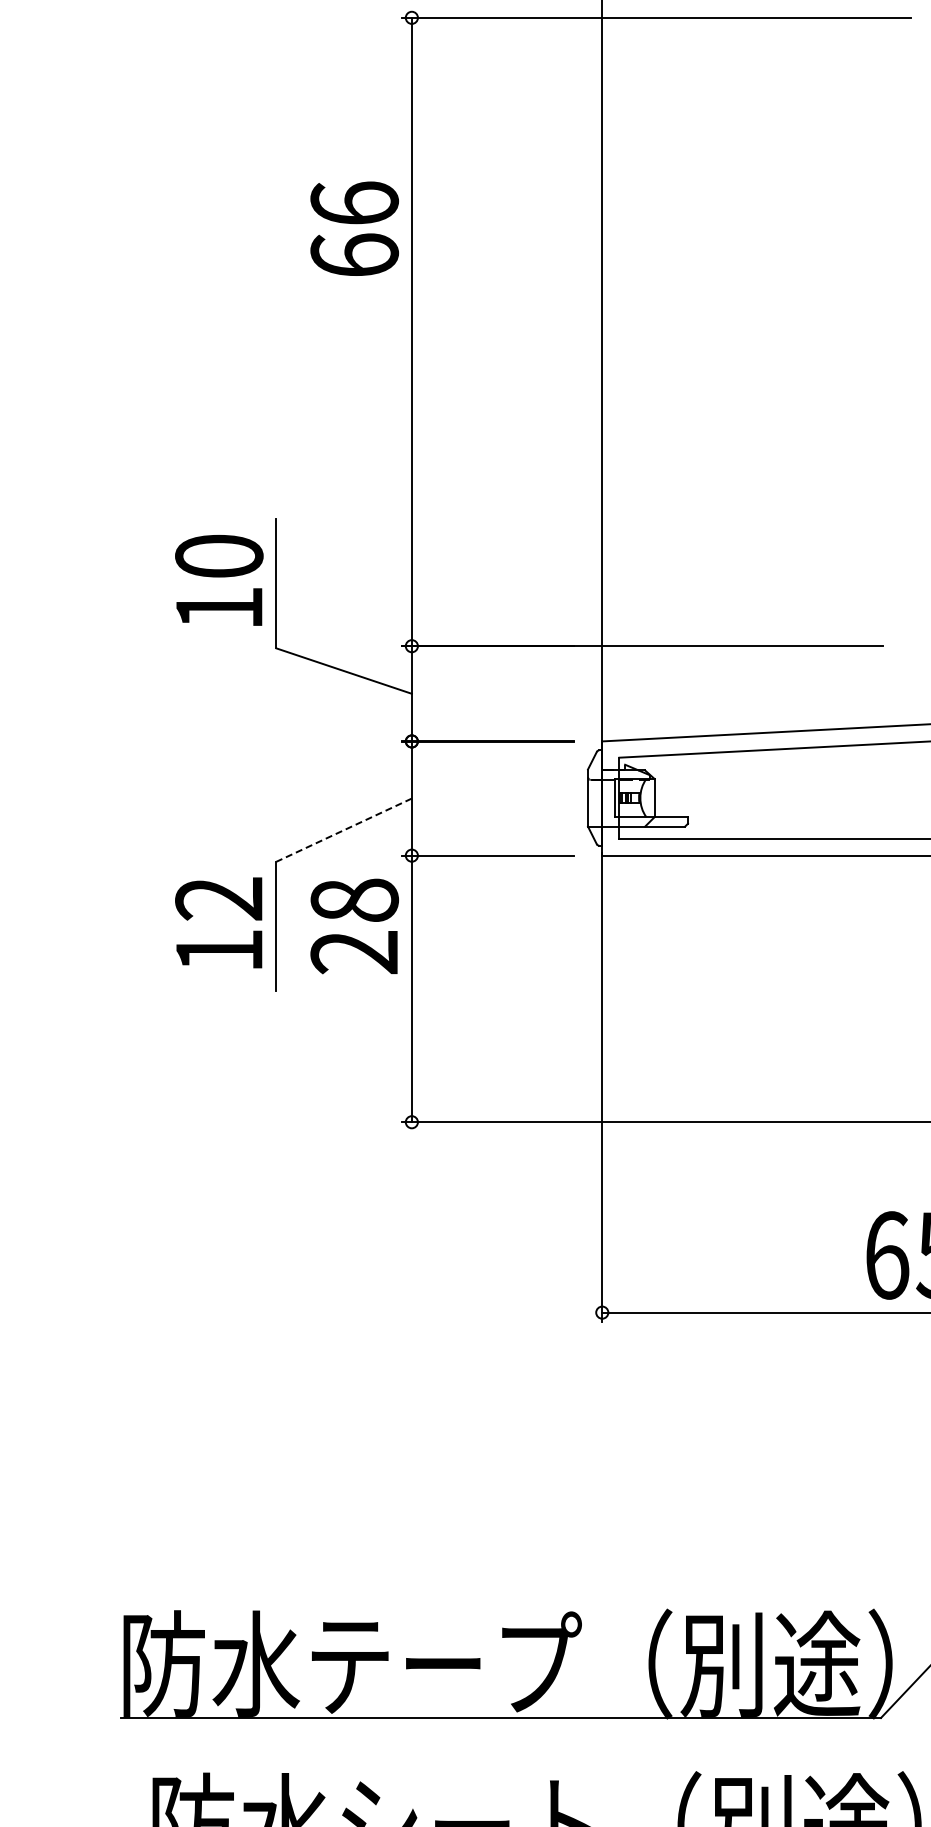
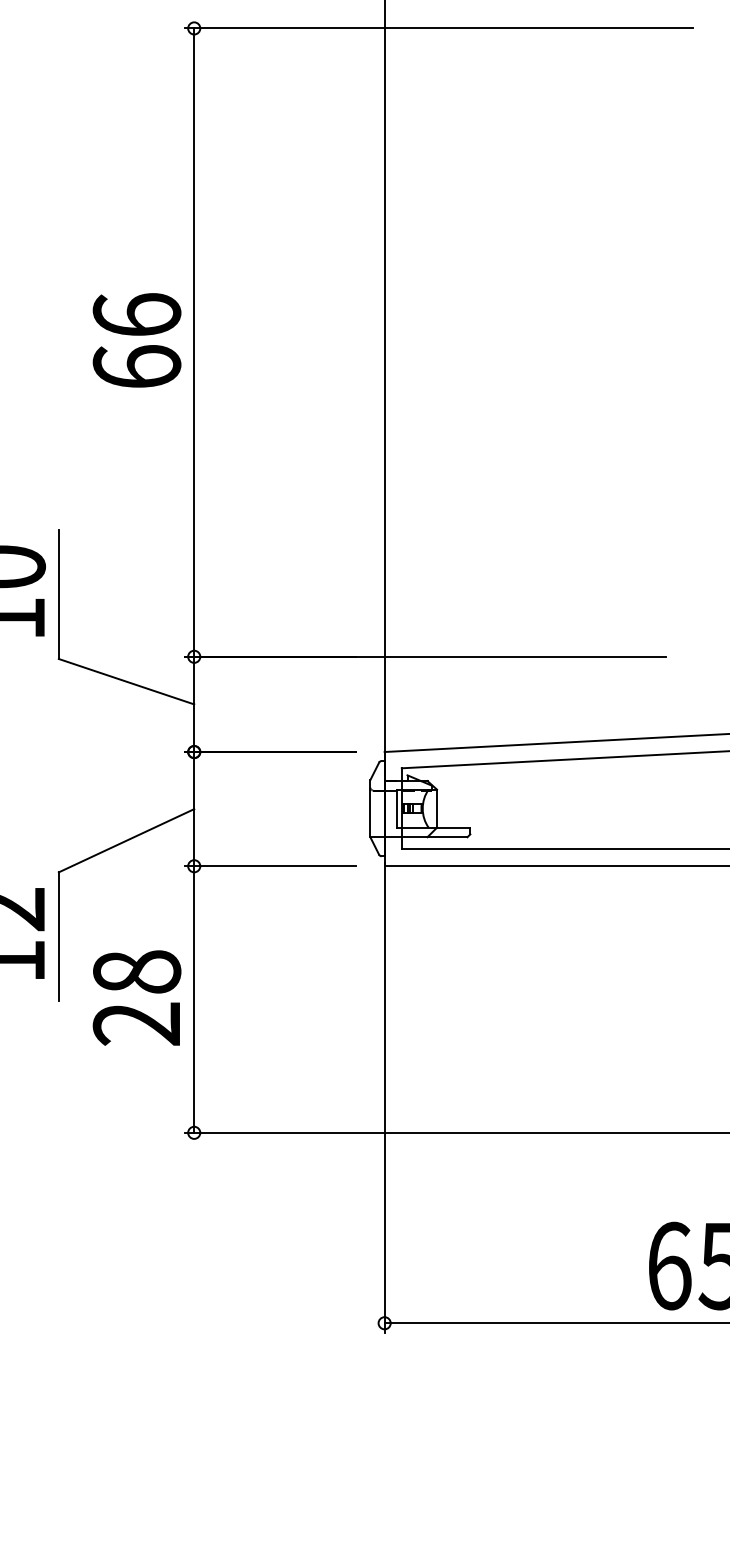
text: (354, 228) -> (136, 340), moved
line: (344, 830) -> (126, 841), dashed -> solid
text: (354, 926) -> (136, 998), moved

